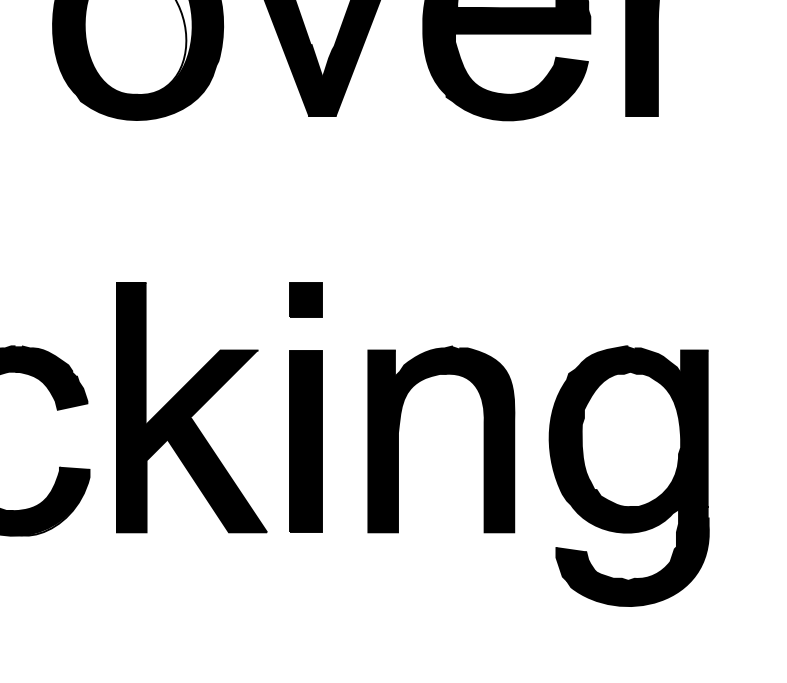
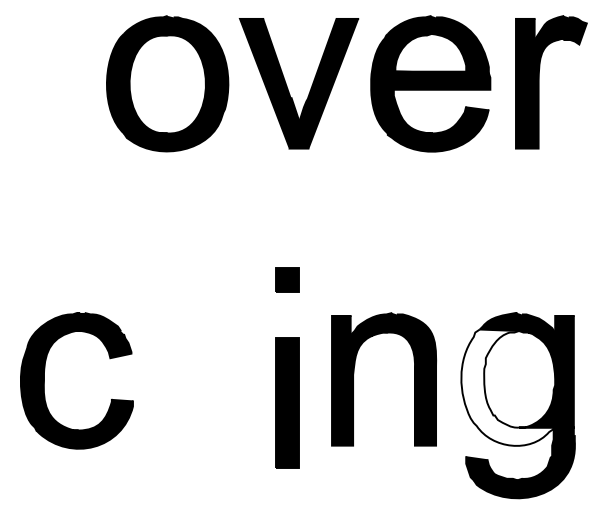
part: (191, 407) -> (205, 356), removed
part: (306, 441) -> (287, 402), moved
fill: (628, 450) -> (517, 387), removed

